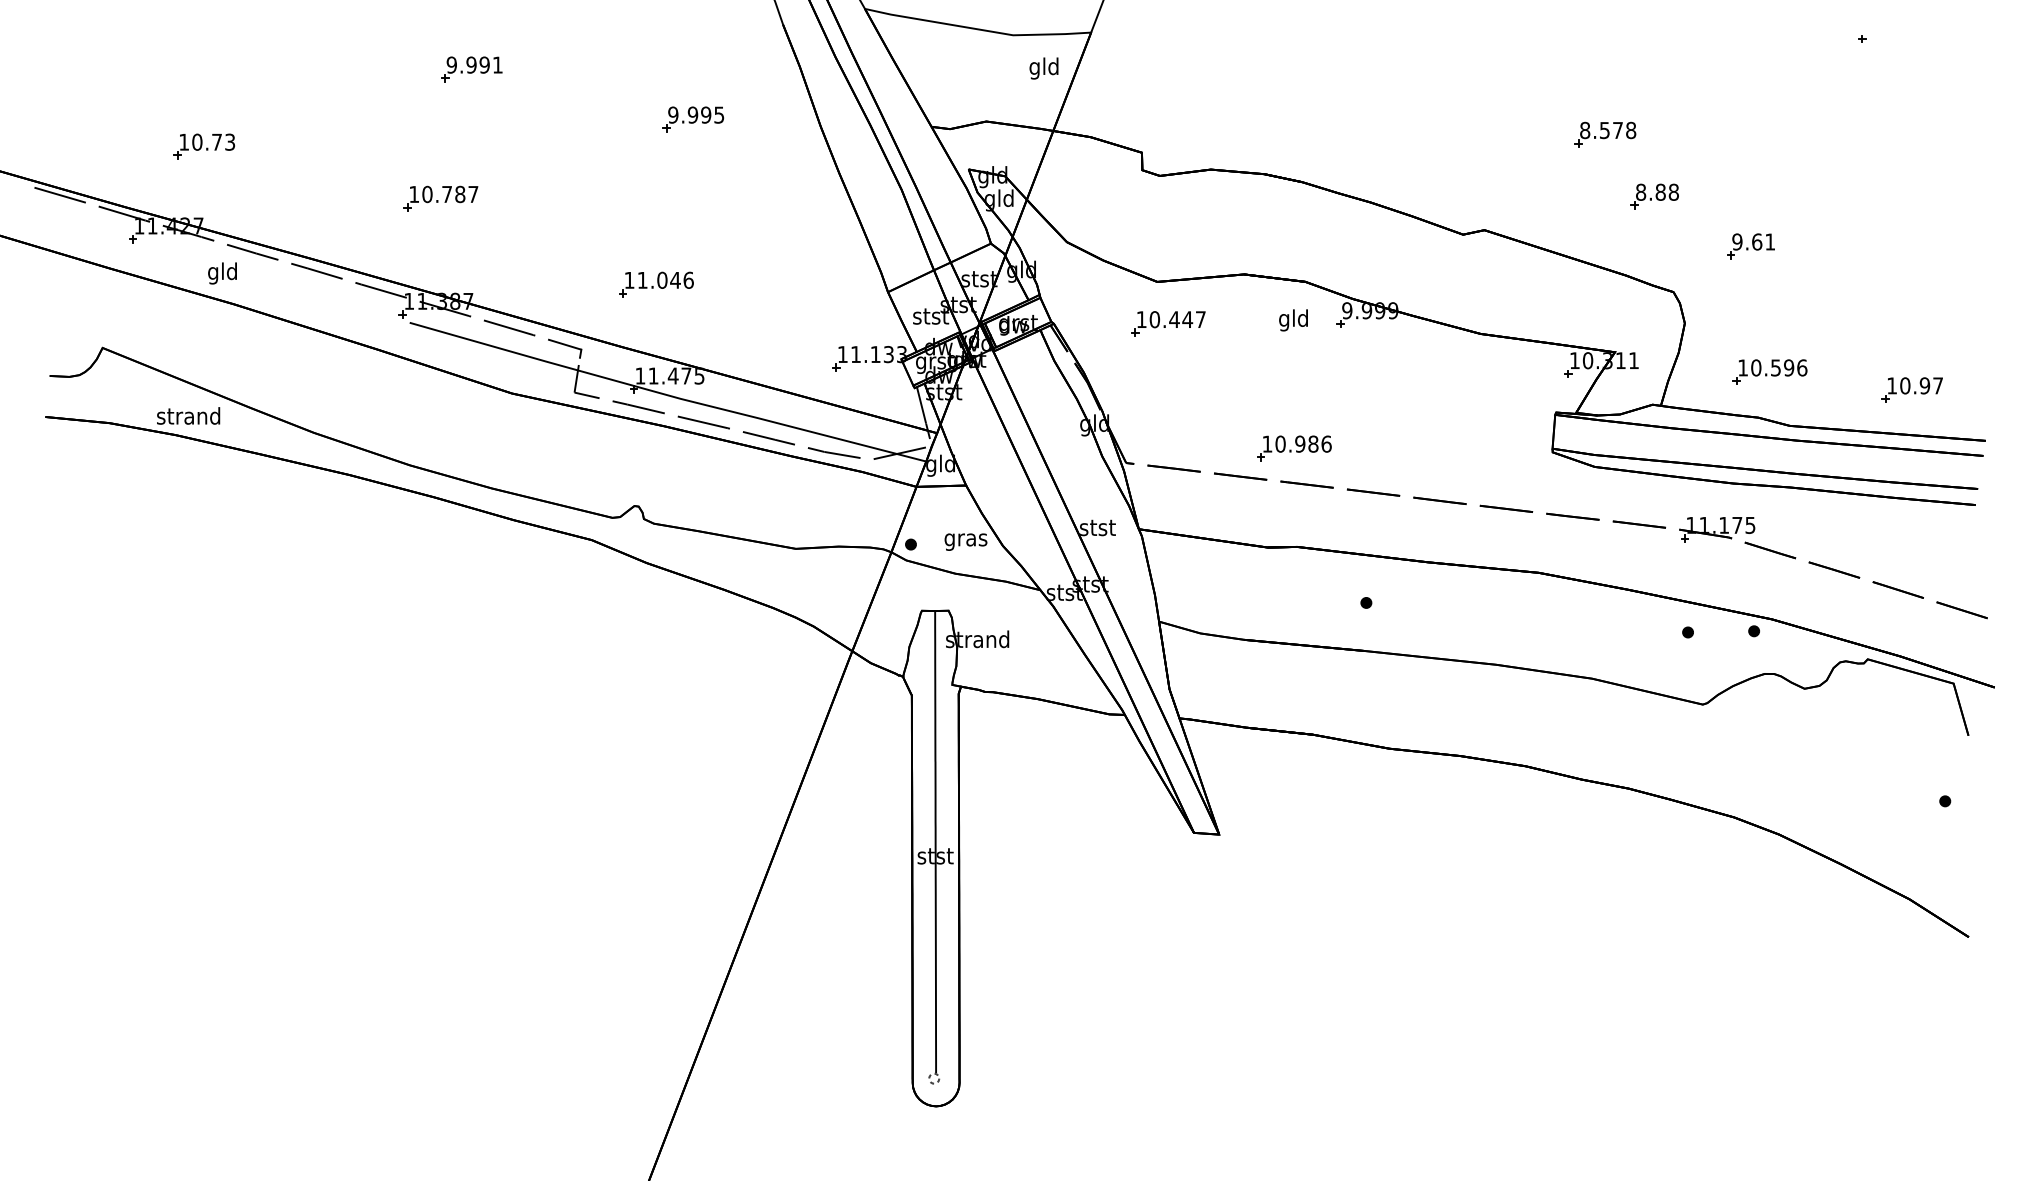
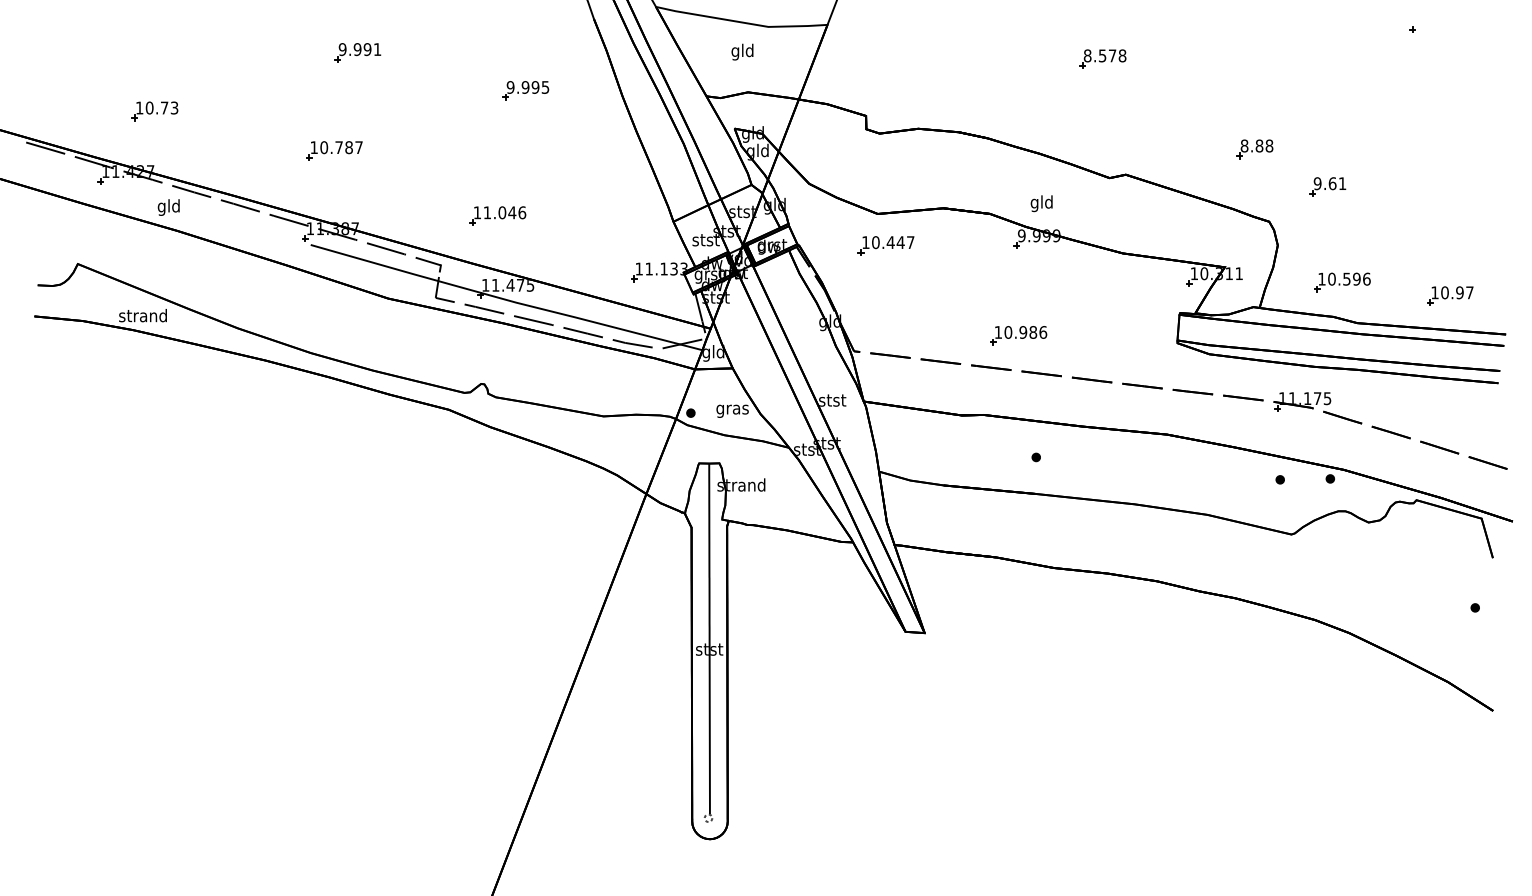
text: (1043, 68) -> (742, 52), moved
part: (1605, 134) -> (1103, 58), moved
text: (1293, 320) -> (1041, 203), moved
part: (1294, 448) -> (1018, 335), moved

